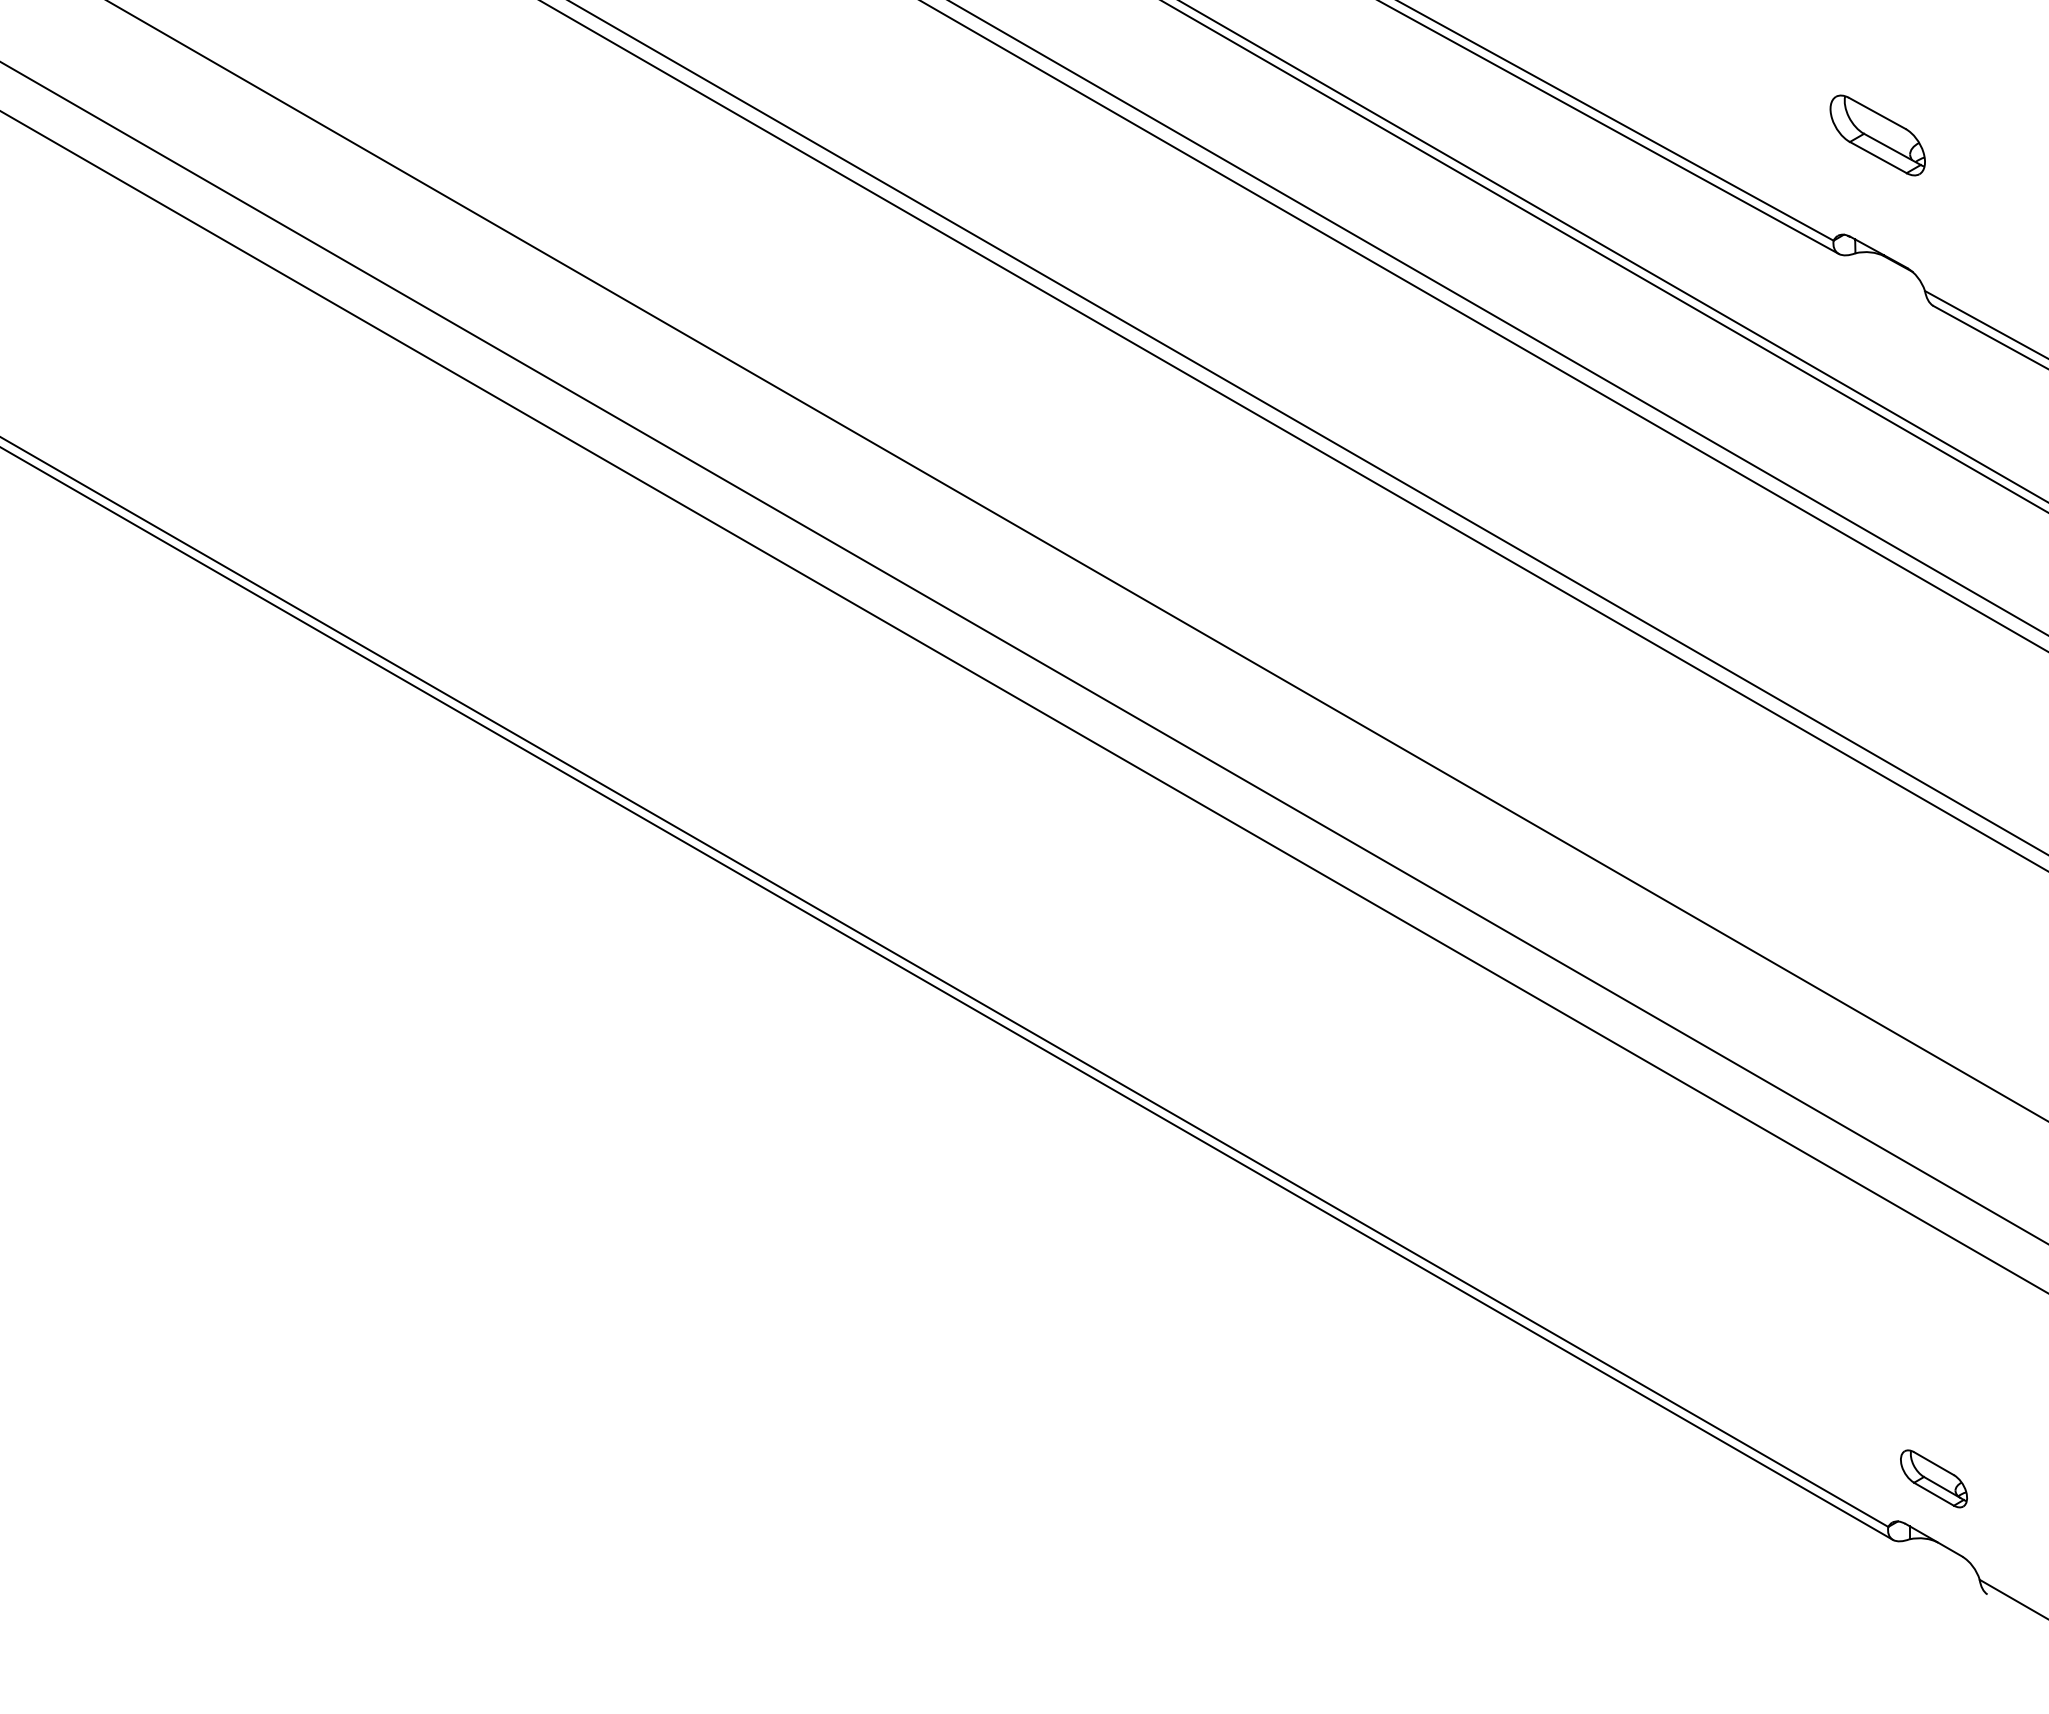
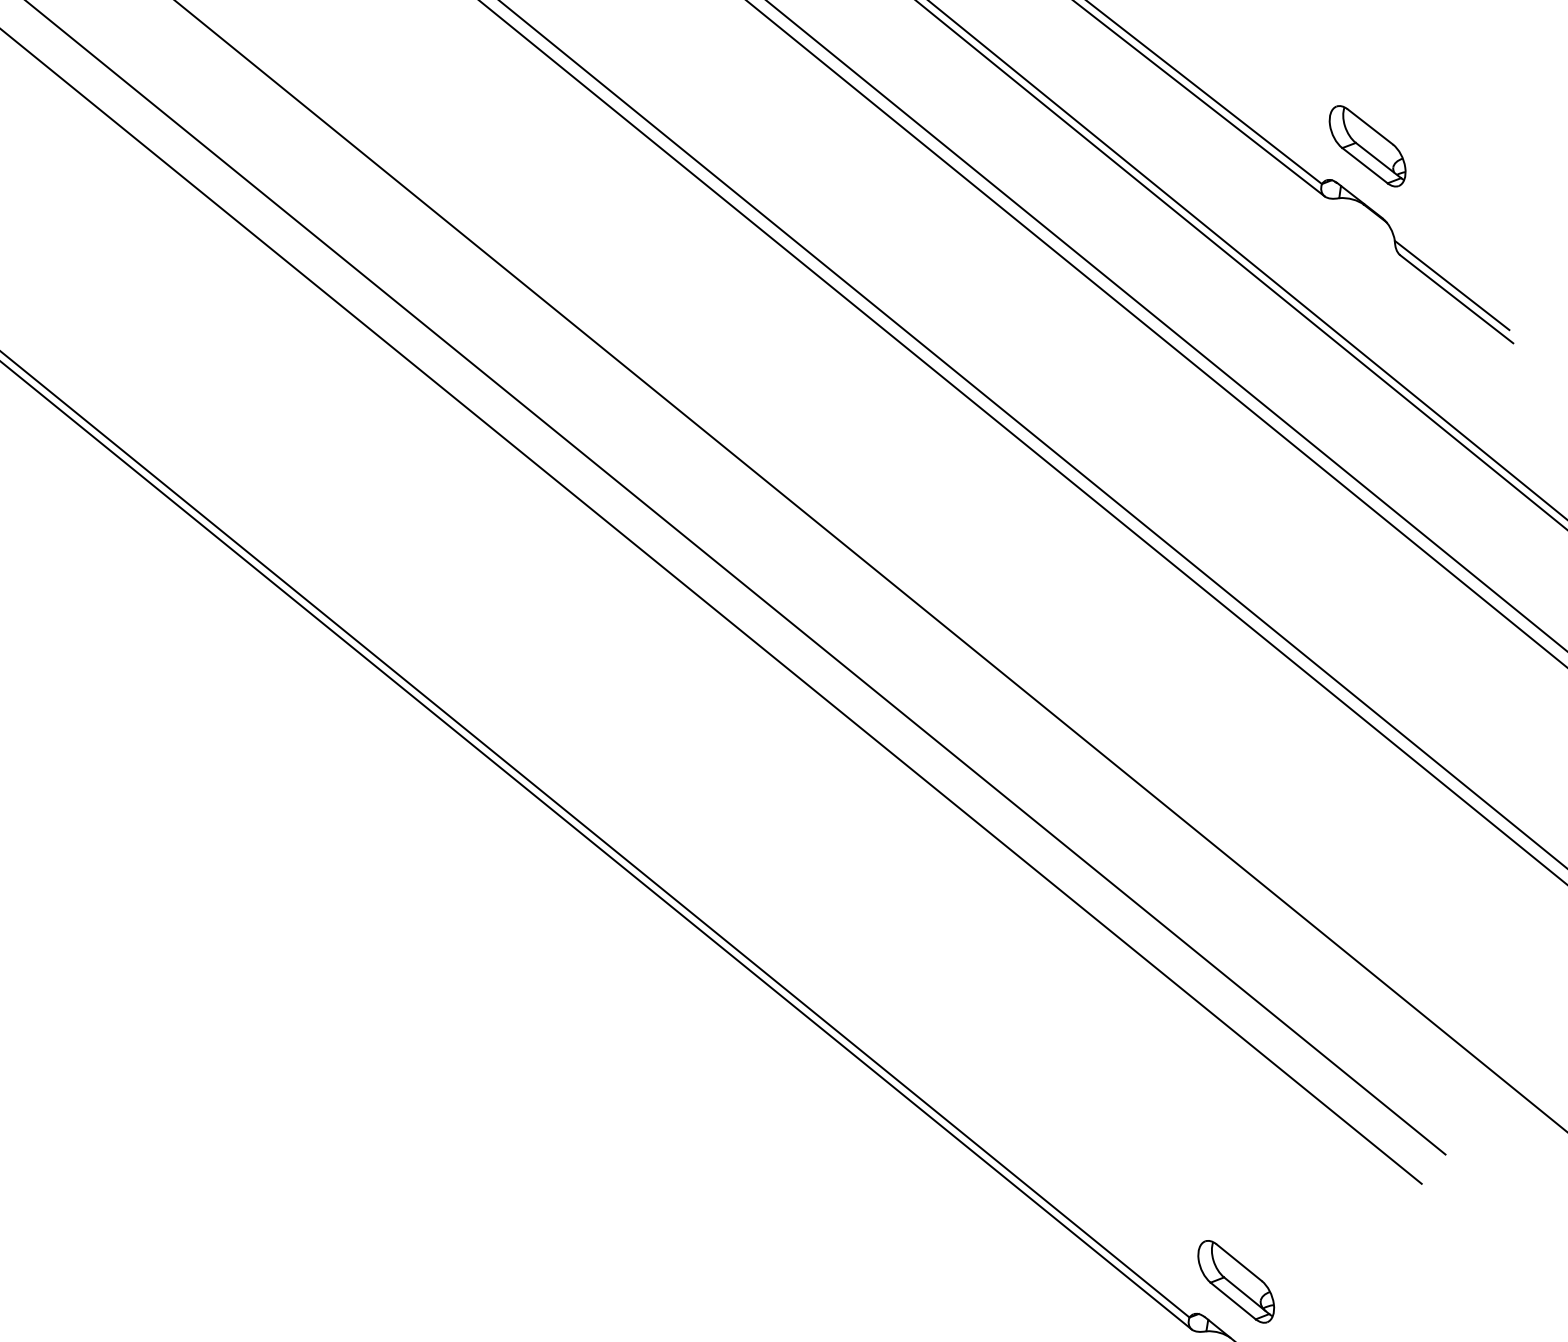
part: (1877, 135) -> (1367, 146), moved
part: (1933, 1478) -> (1235, 1281), size x1.43

